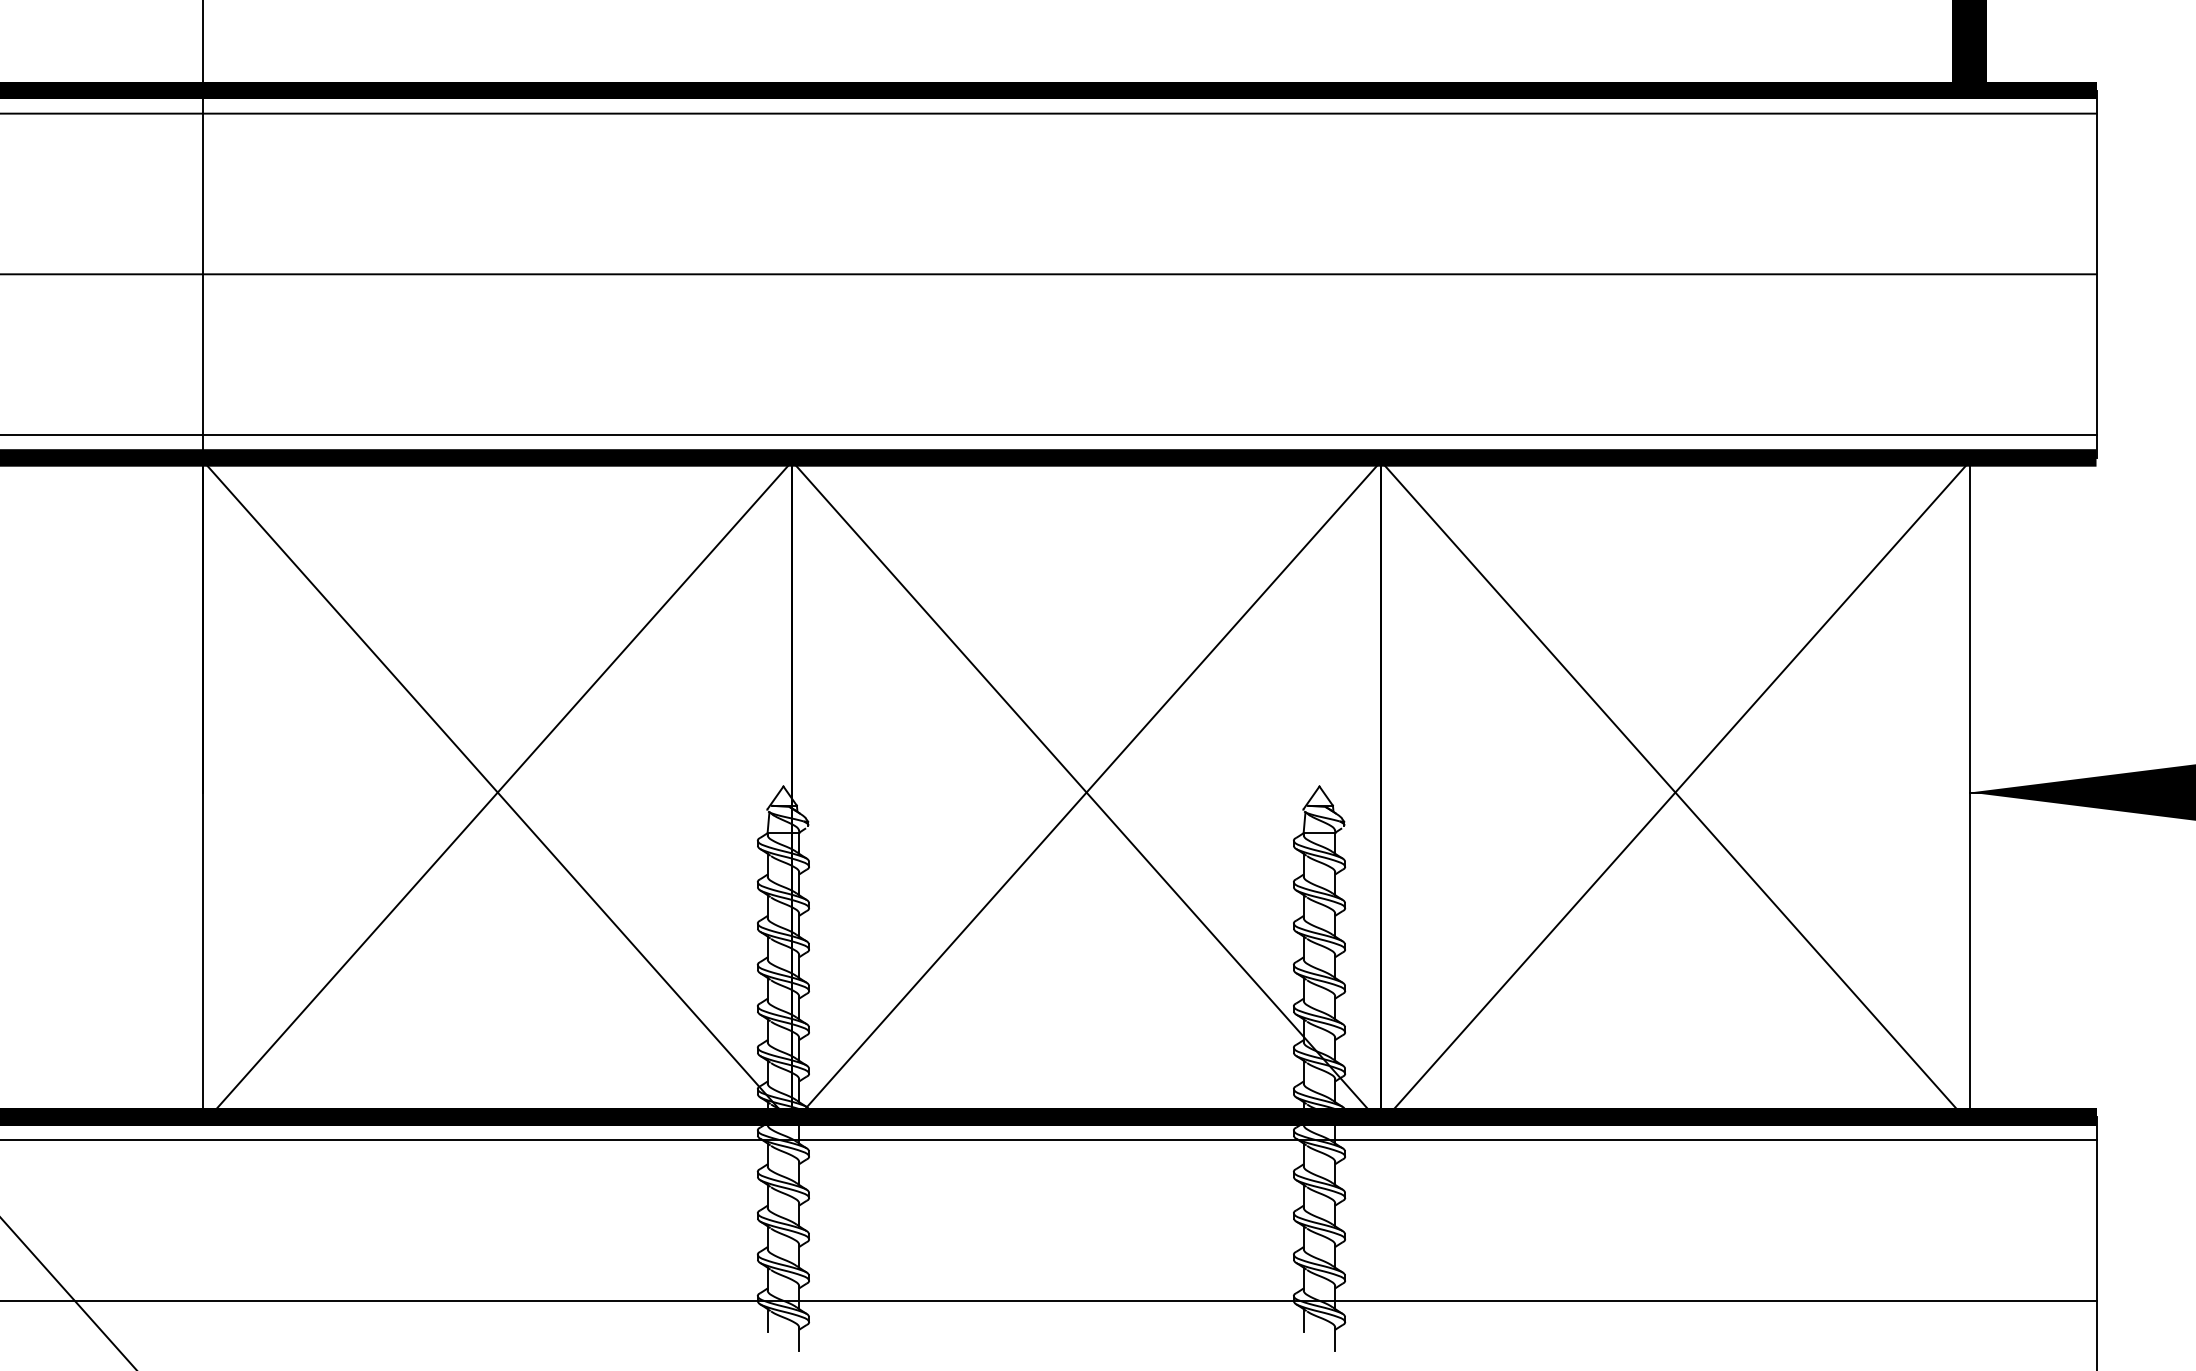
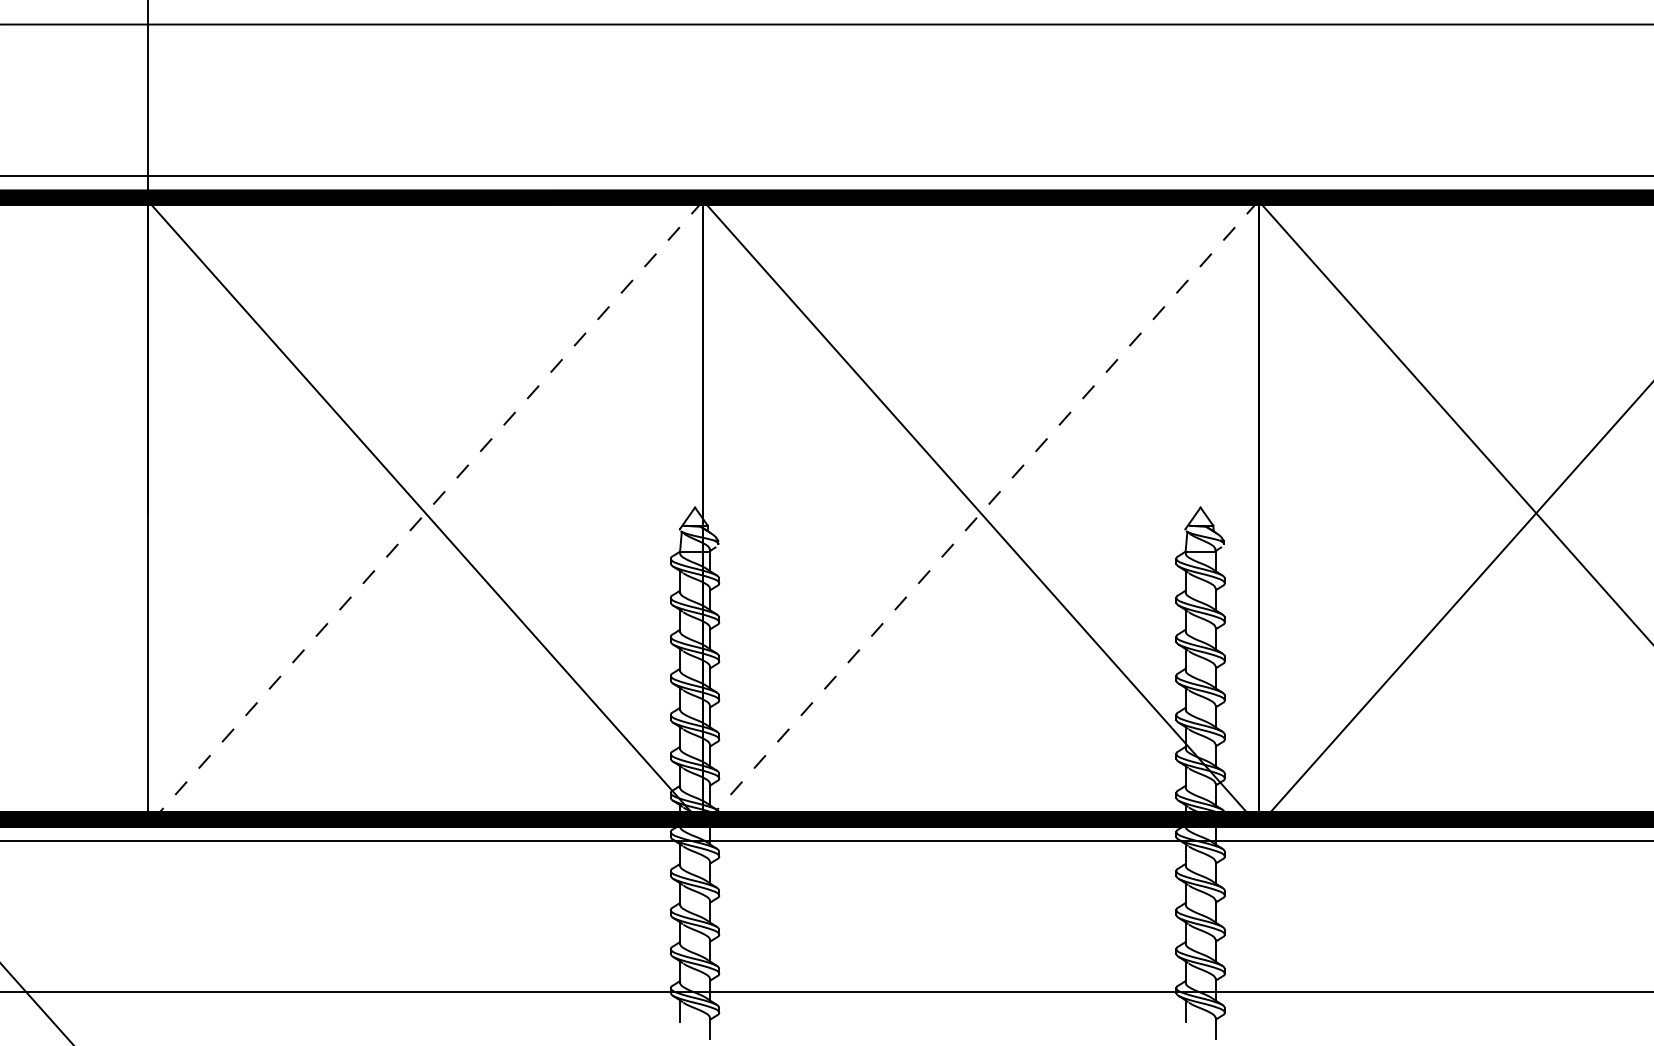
line: (497, 792) -> (425, 513), solid -> dashed
line: (1086, 792) -> (980, 513), solid -> dashed

